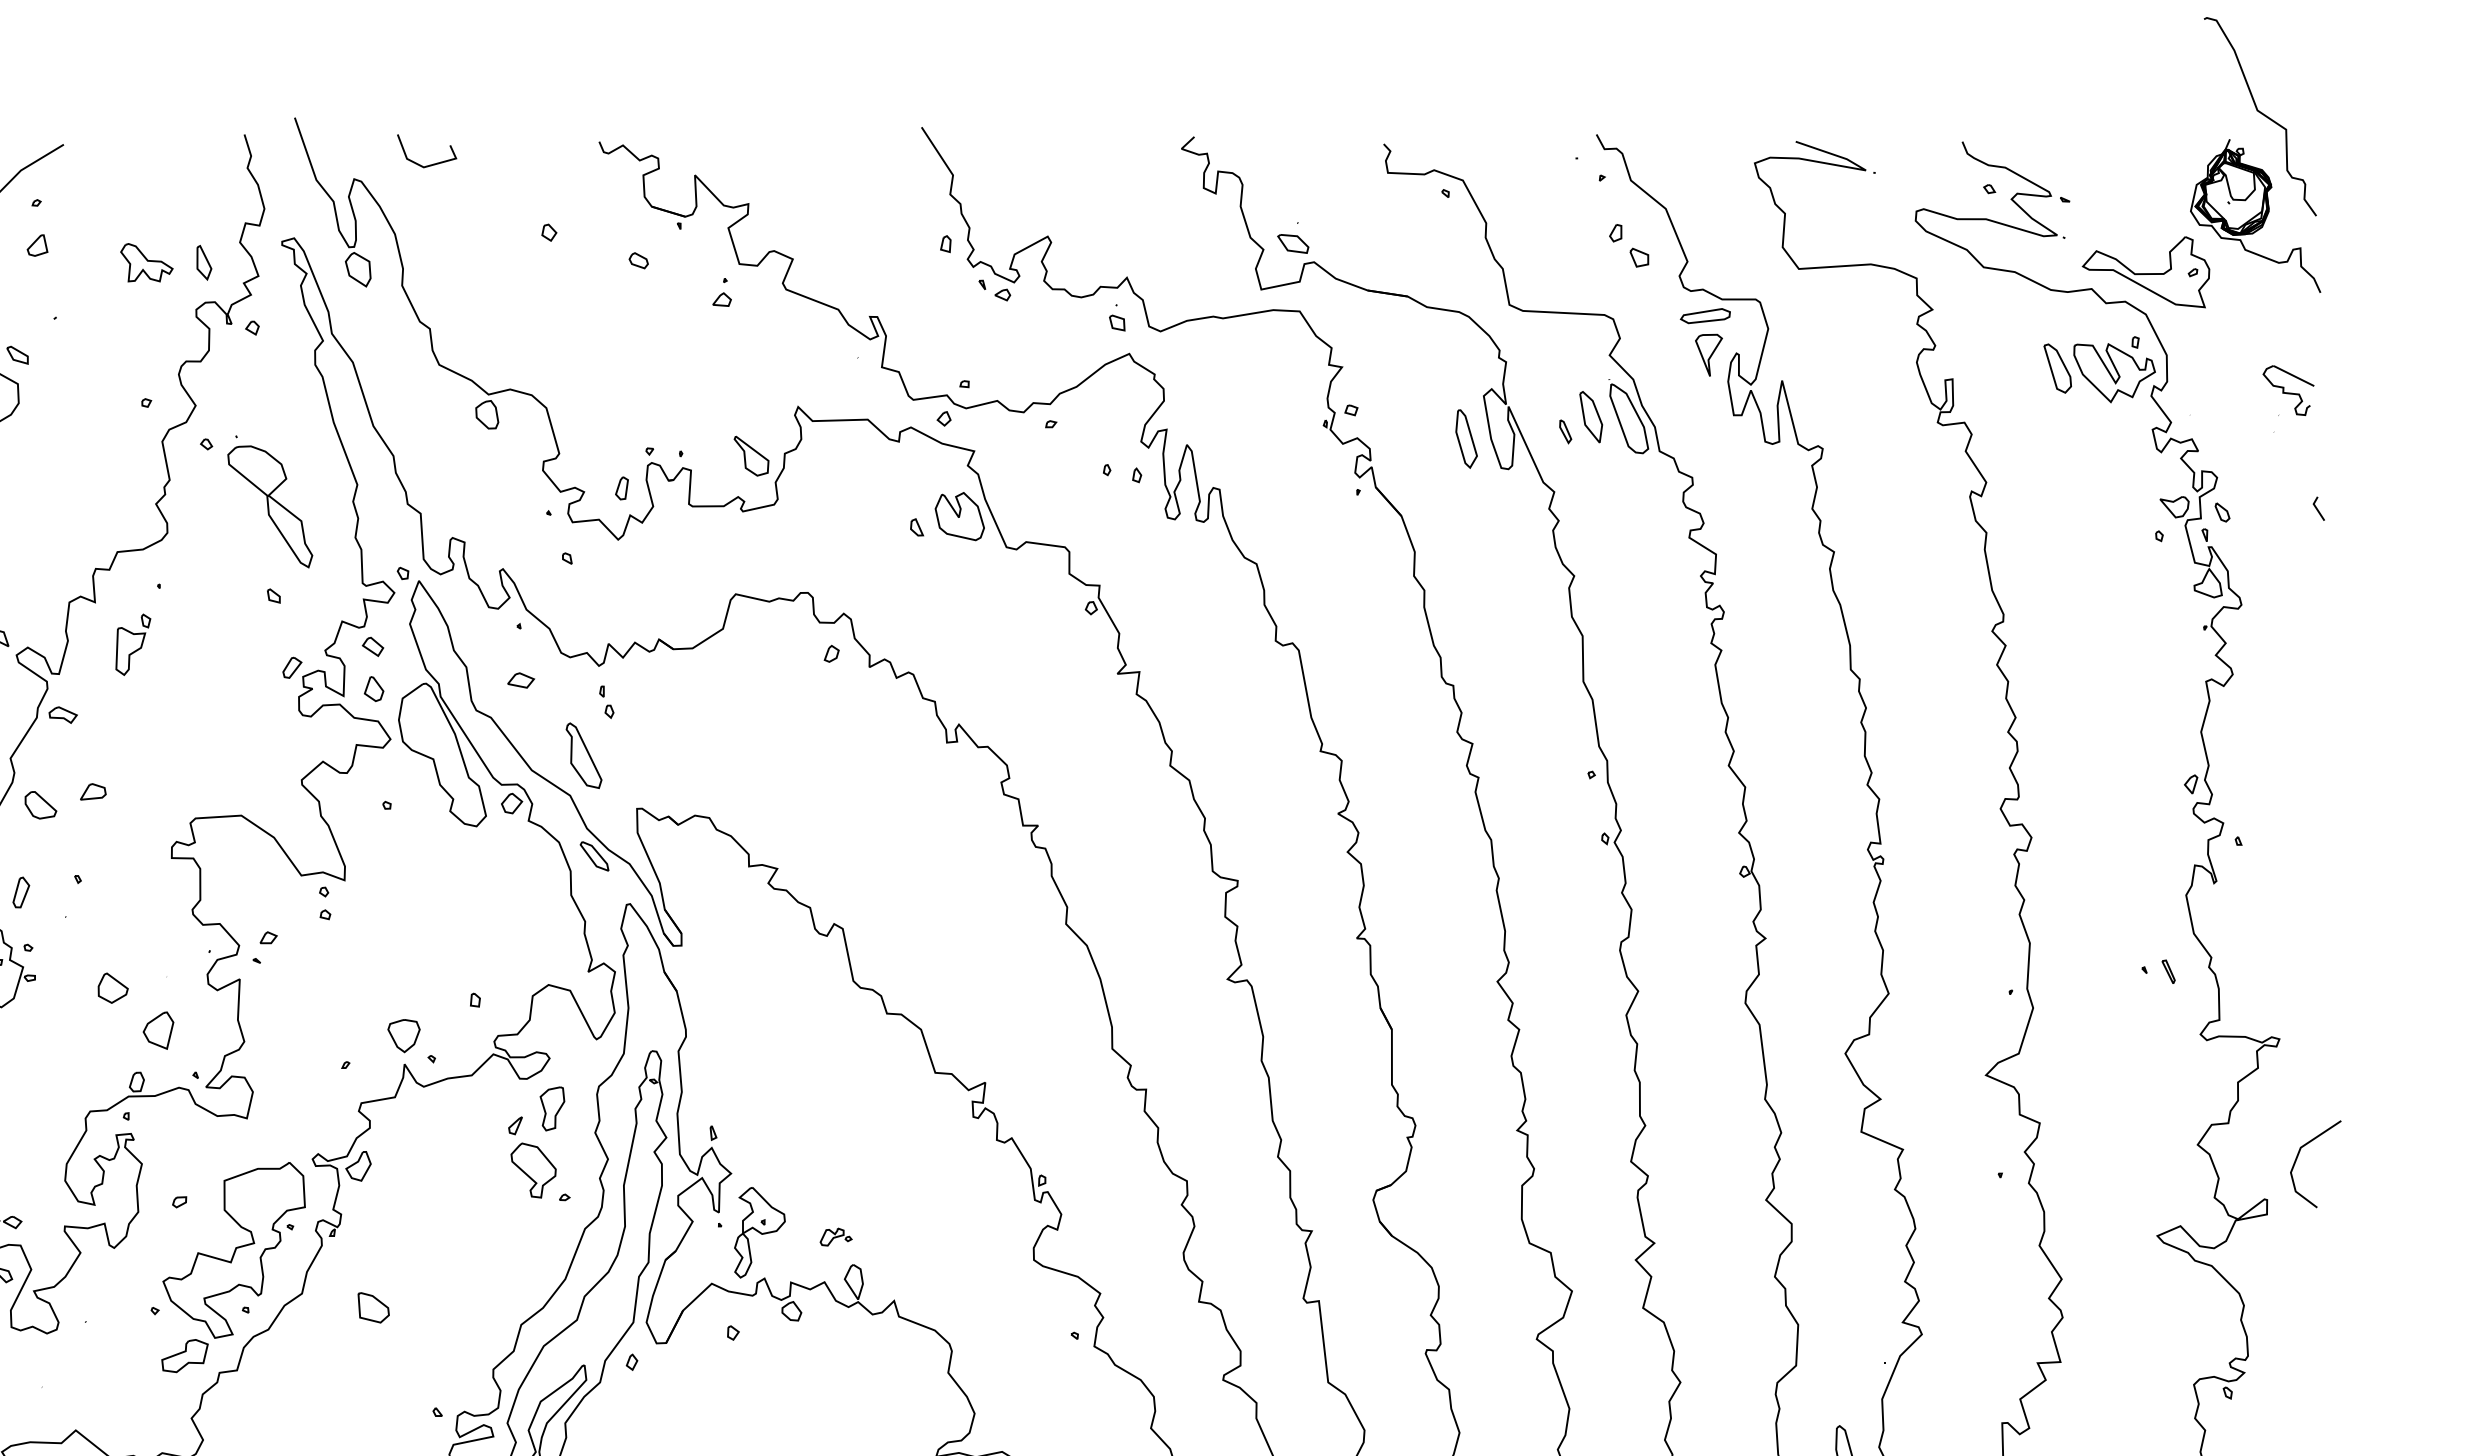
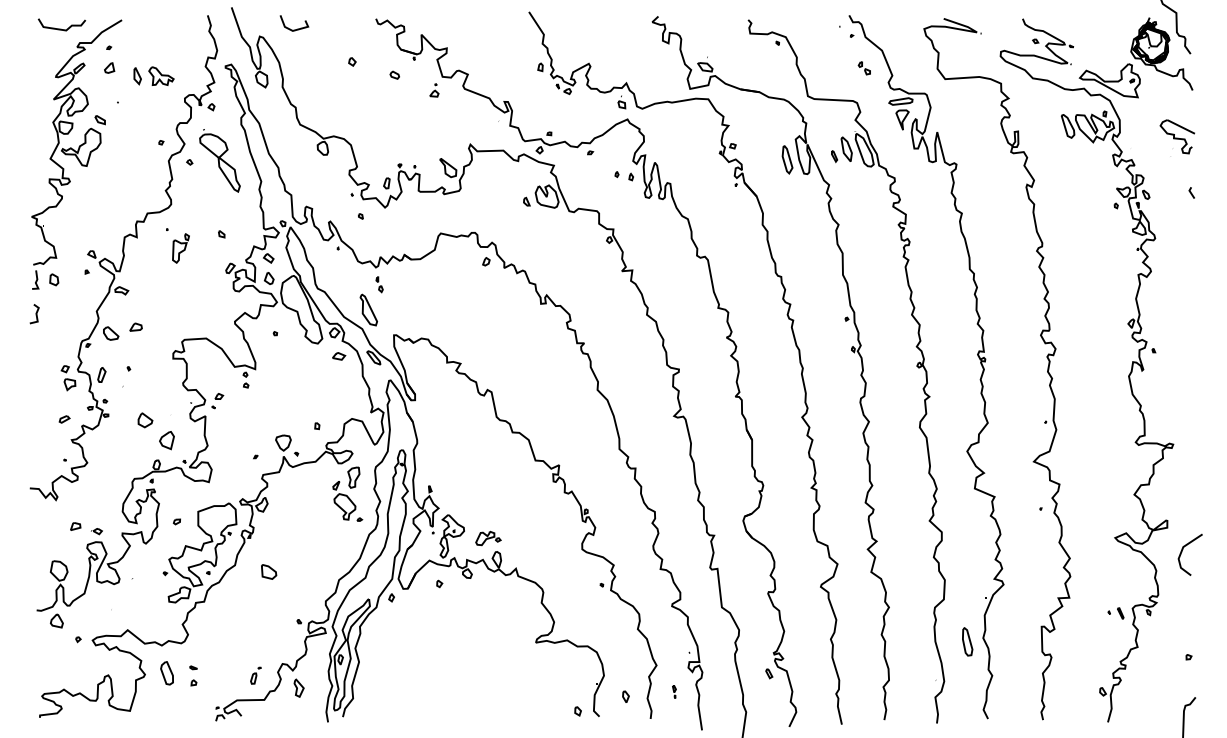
part: (1626, 246) -> (863, 68), size x0.62
part: (203, 263) -> (137, 76), moved
part: (2288, 389) -> (1177, 136), size x1.43
part: (269, 501) -> (219, 160), moved
part: (132, 644) -> (180, 248), moved
part: (522, 680) -> (339, 356), moved
part: (2157, 971) -> (1115, 613), moved
line: (2299, 1159) -> (1182, 552), moved
part: (836, 1237) -> (488, 538), size x1.67

